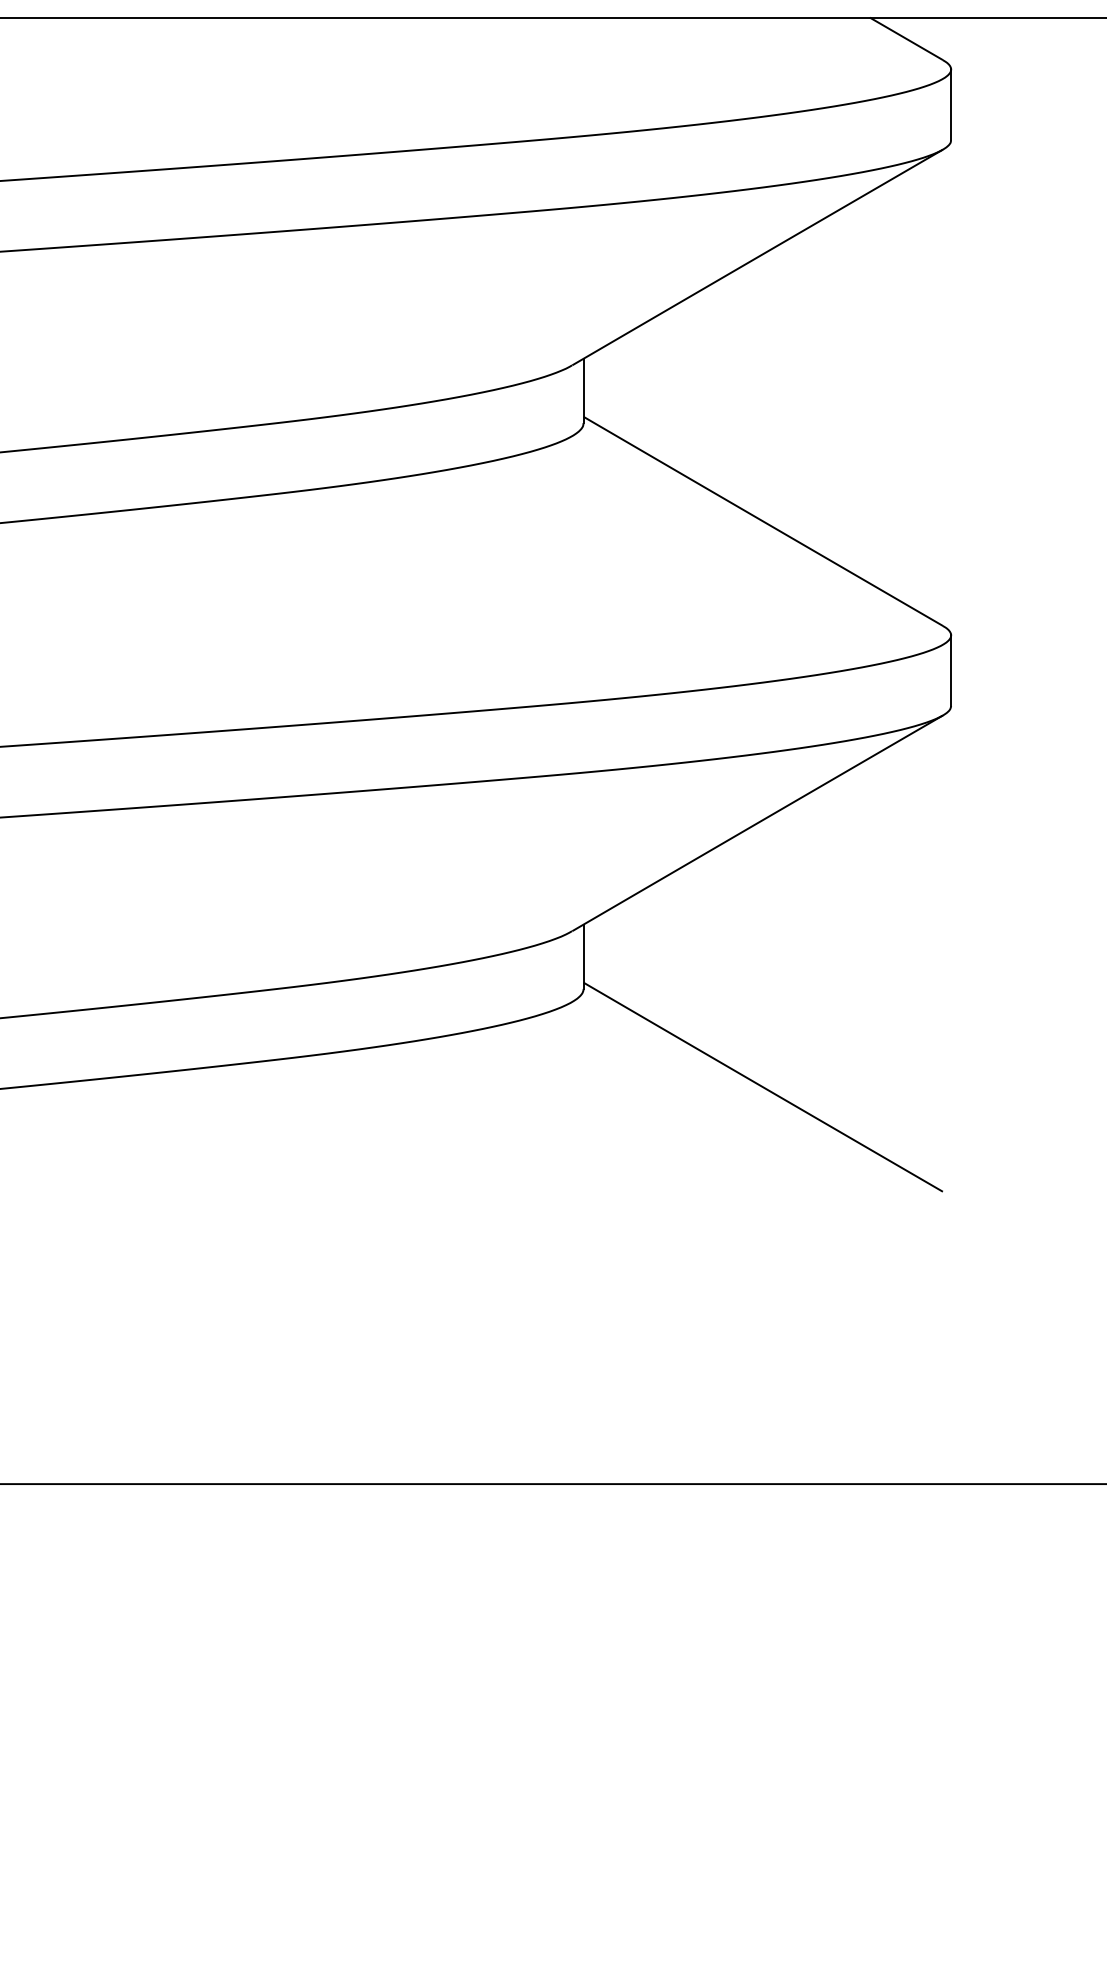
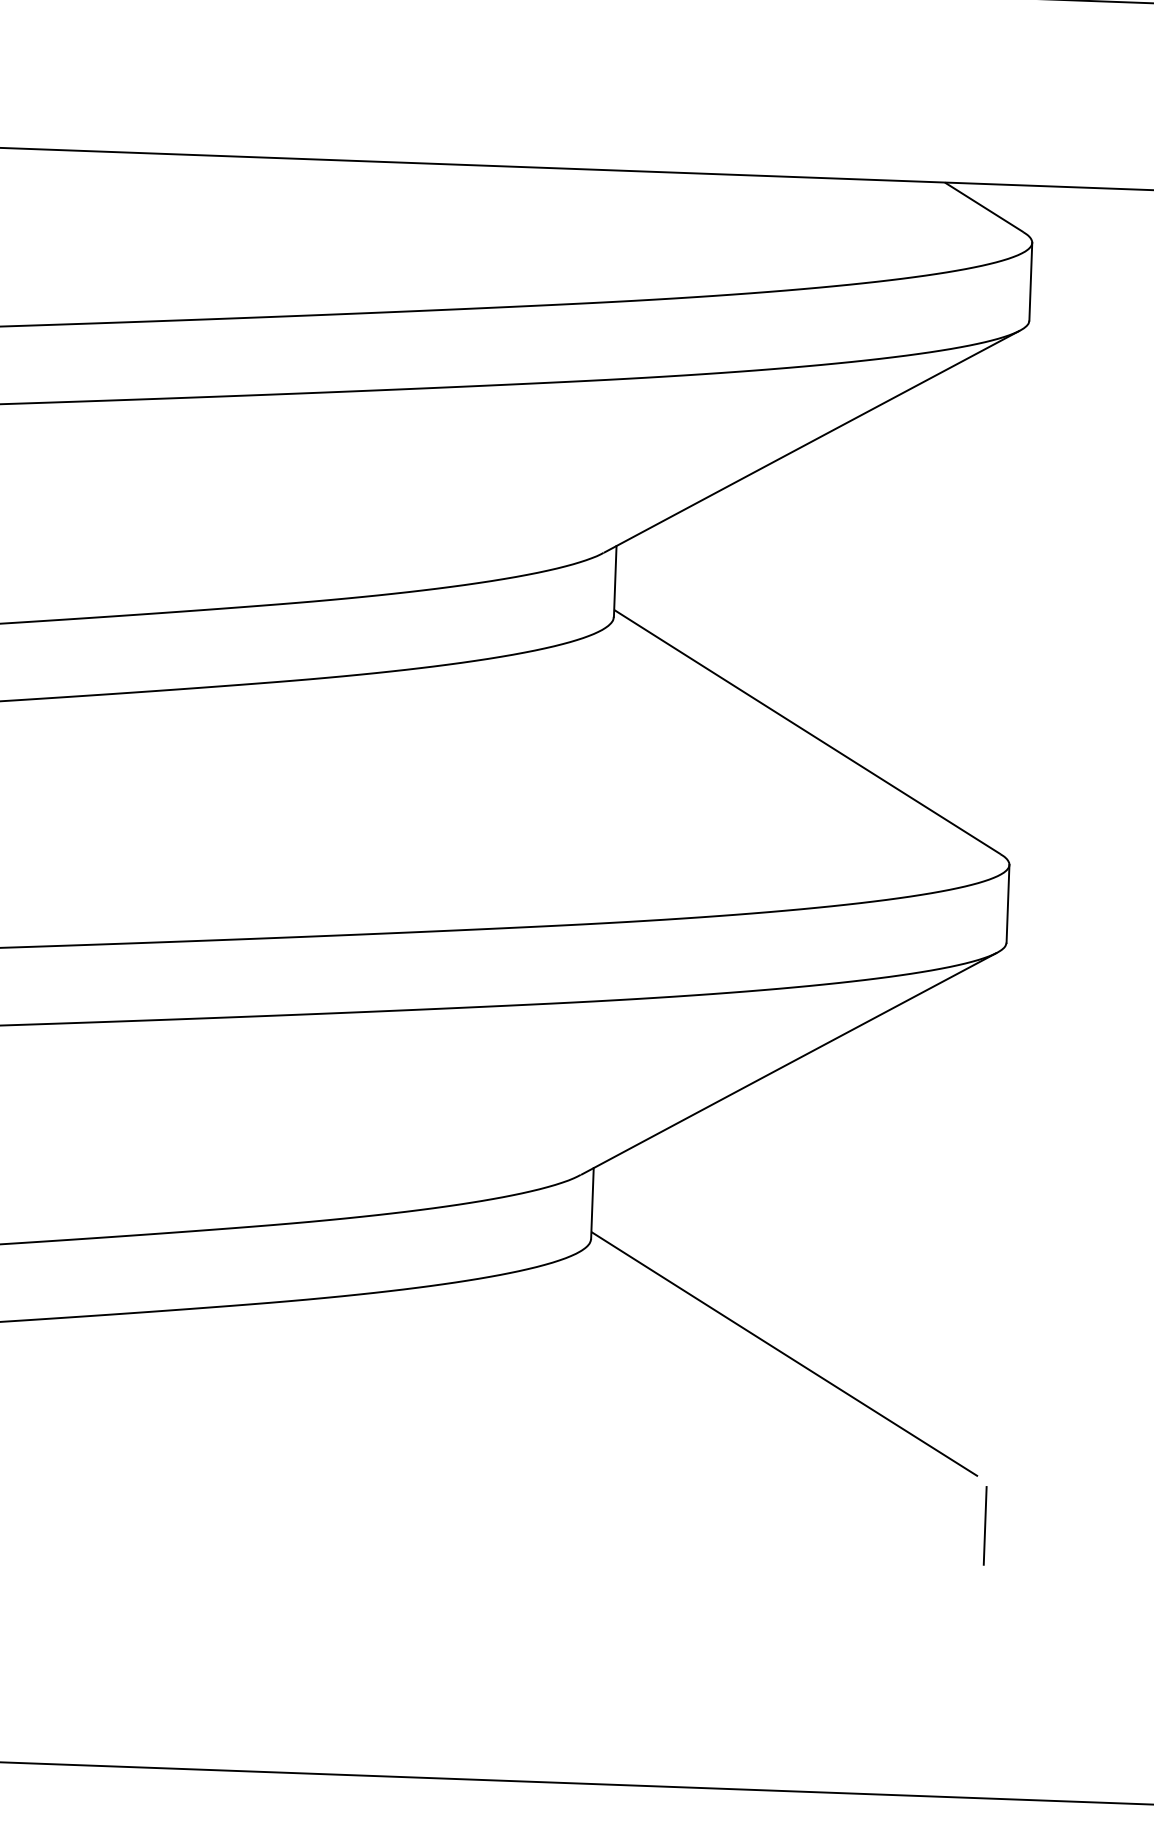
line: (950, 1236) -> (984, 1525), added

